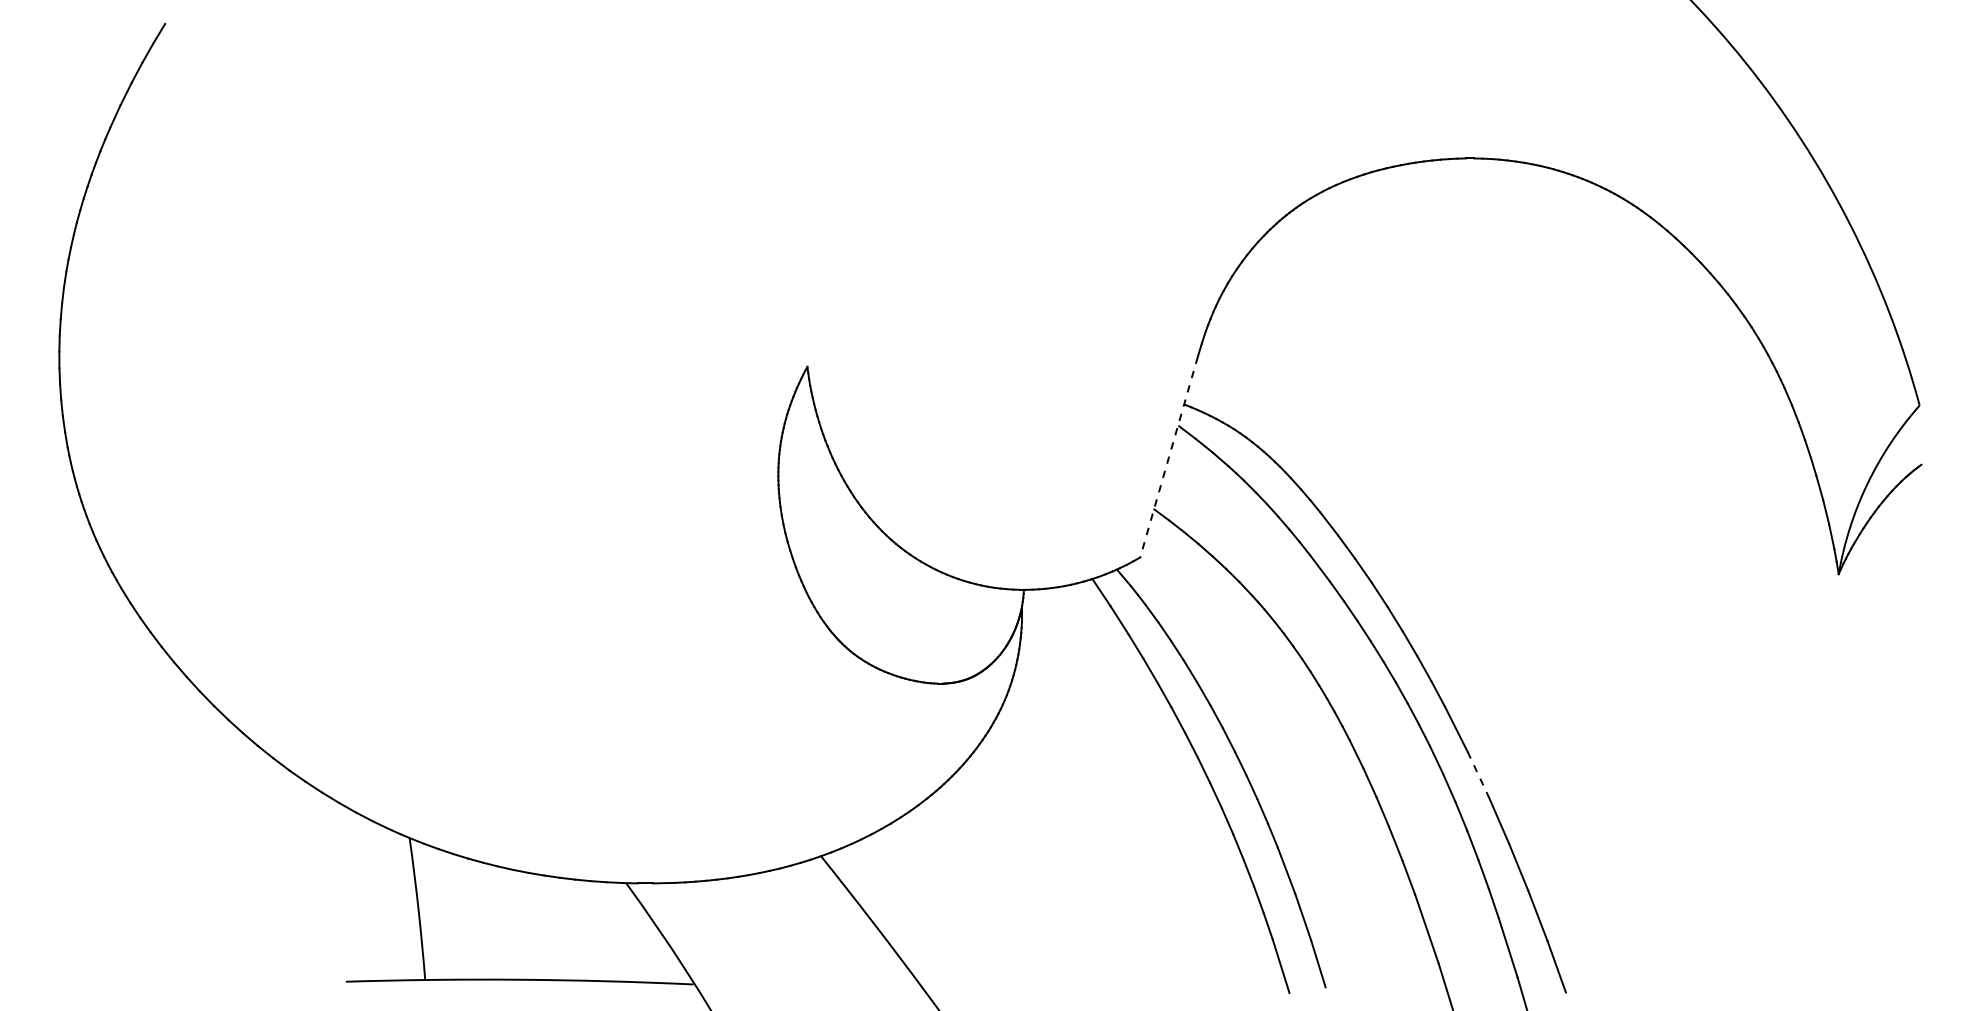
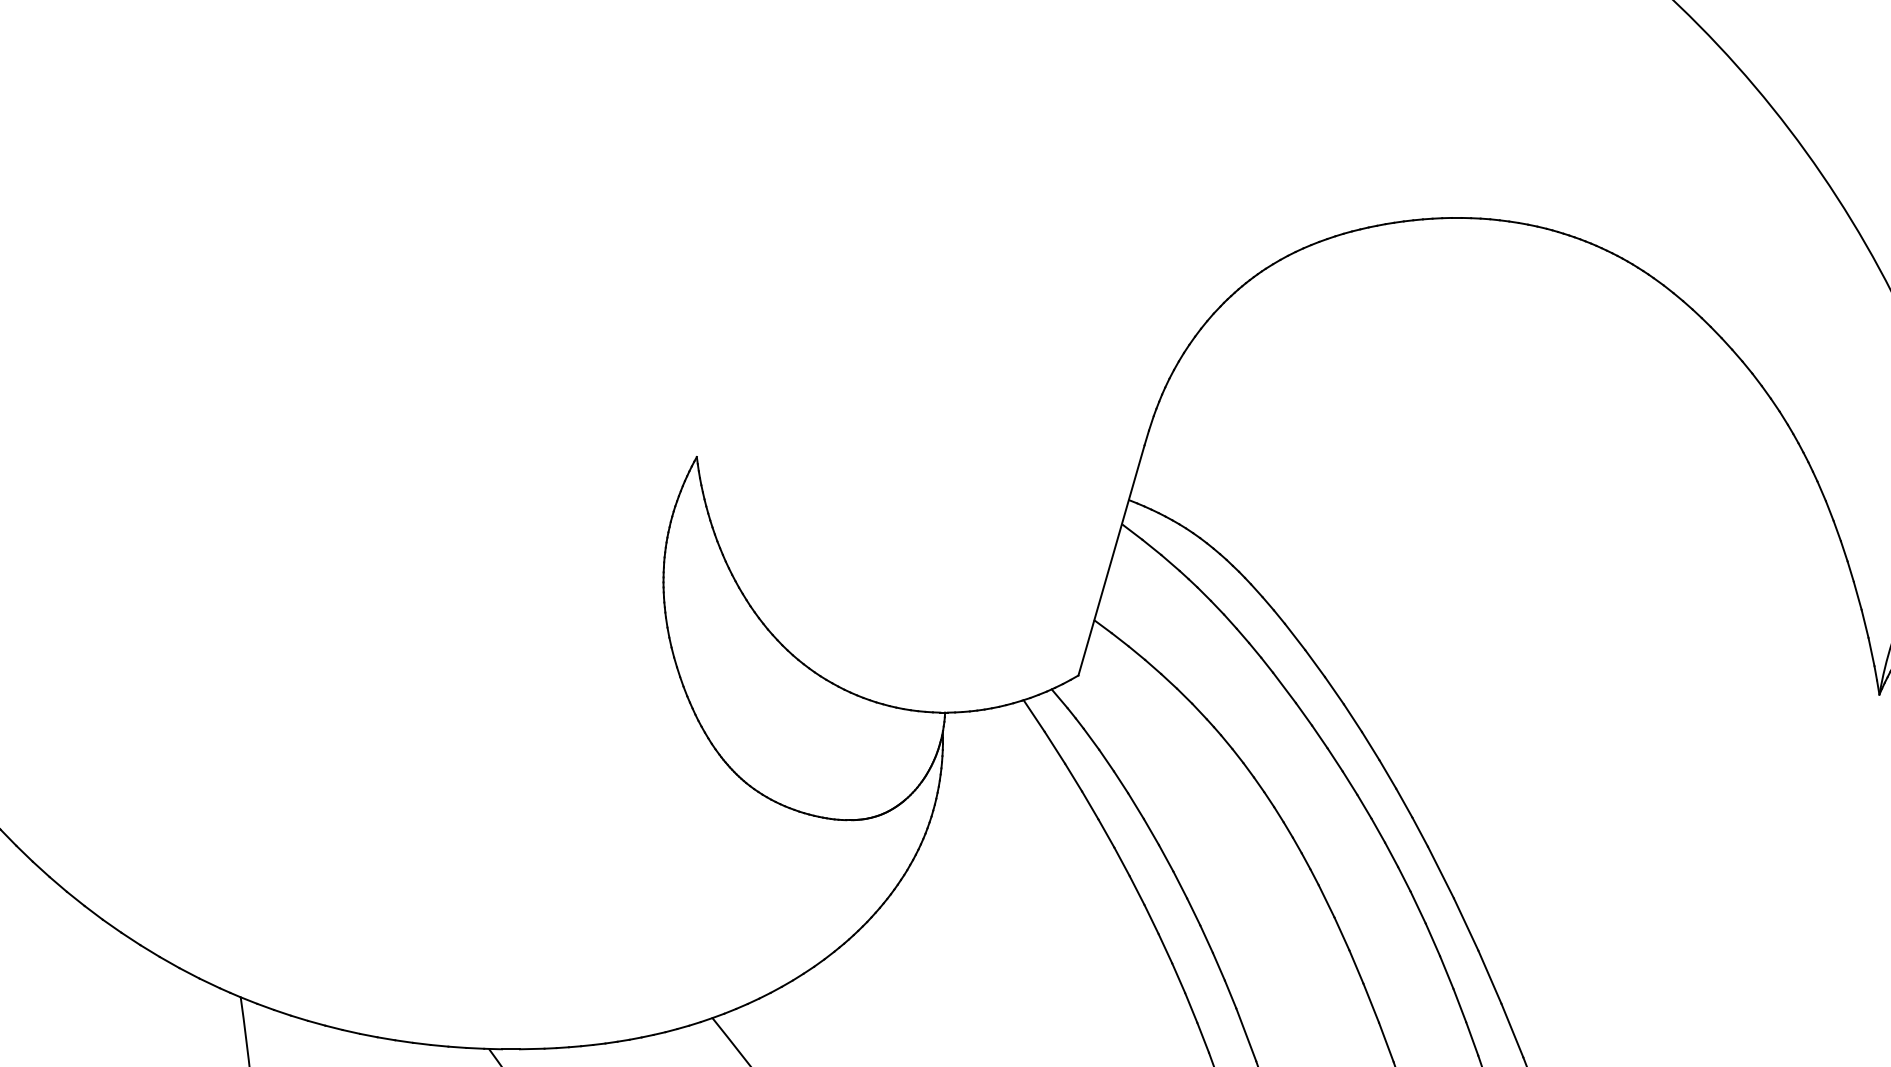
line: (1168, 457) -> (1110, 560), dashed -> solid
line: (1478, 775) -> (1466, 925), dashed -> solid

